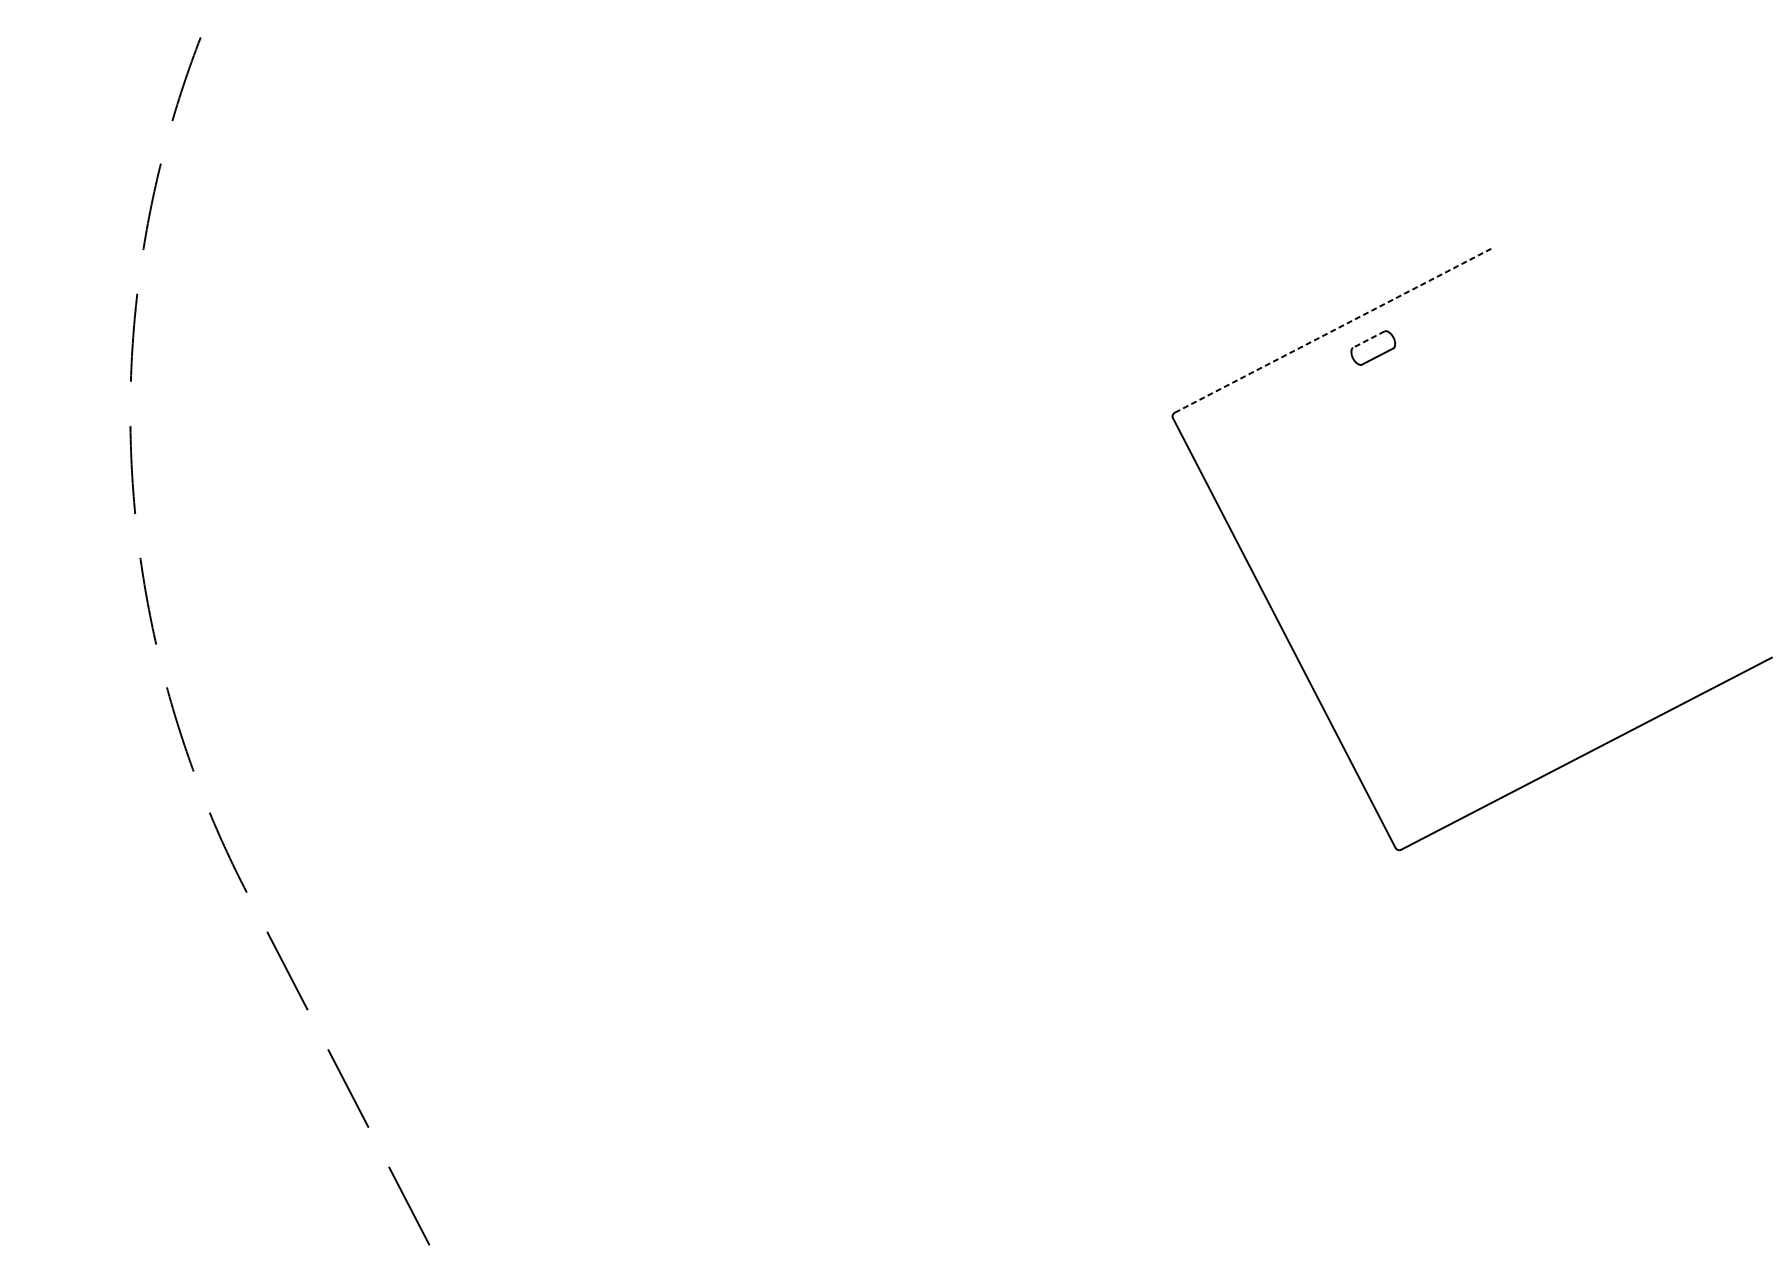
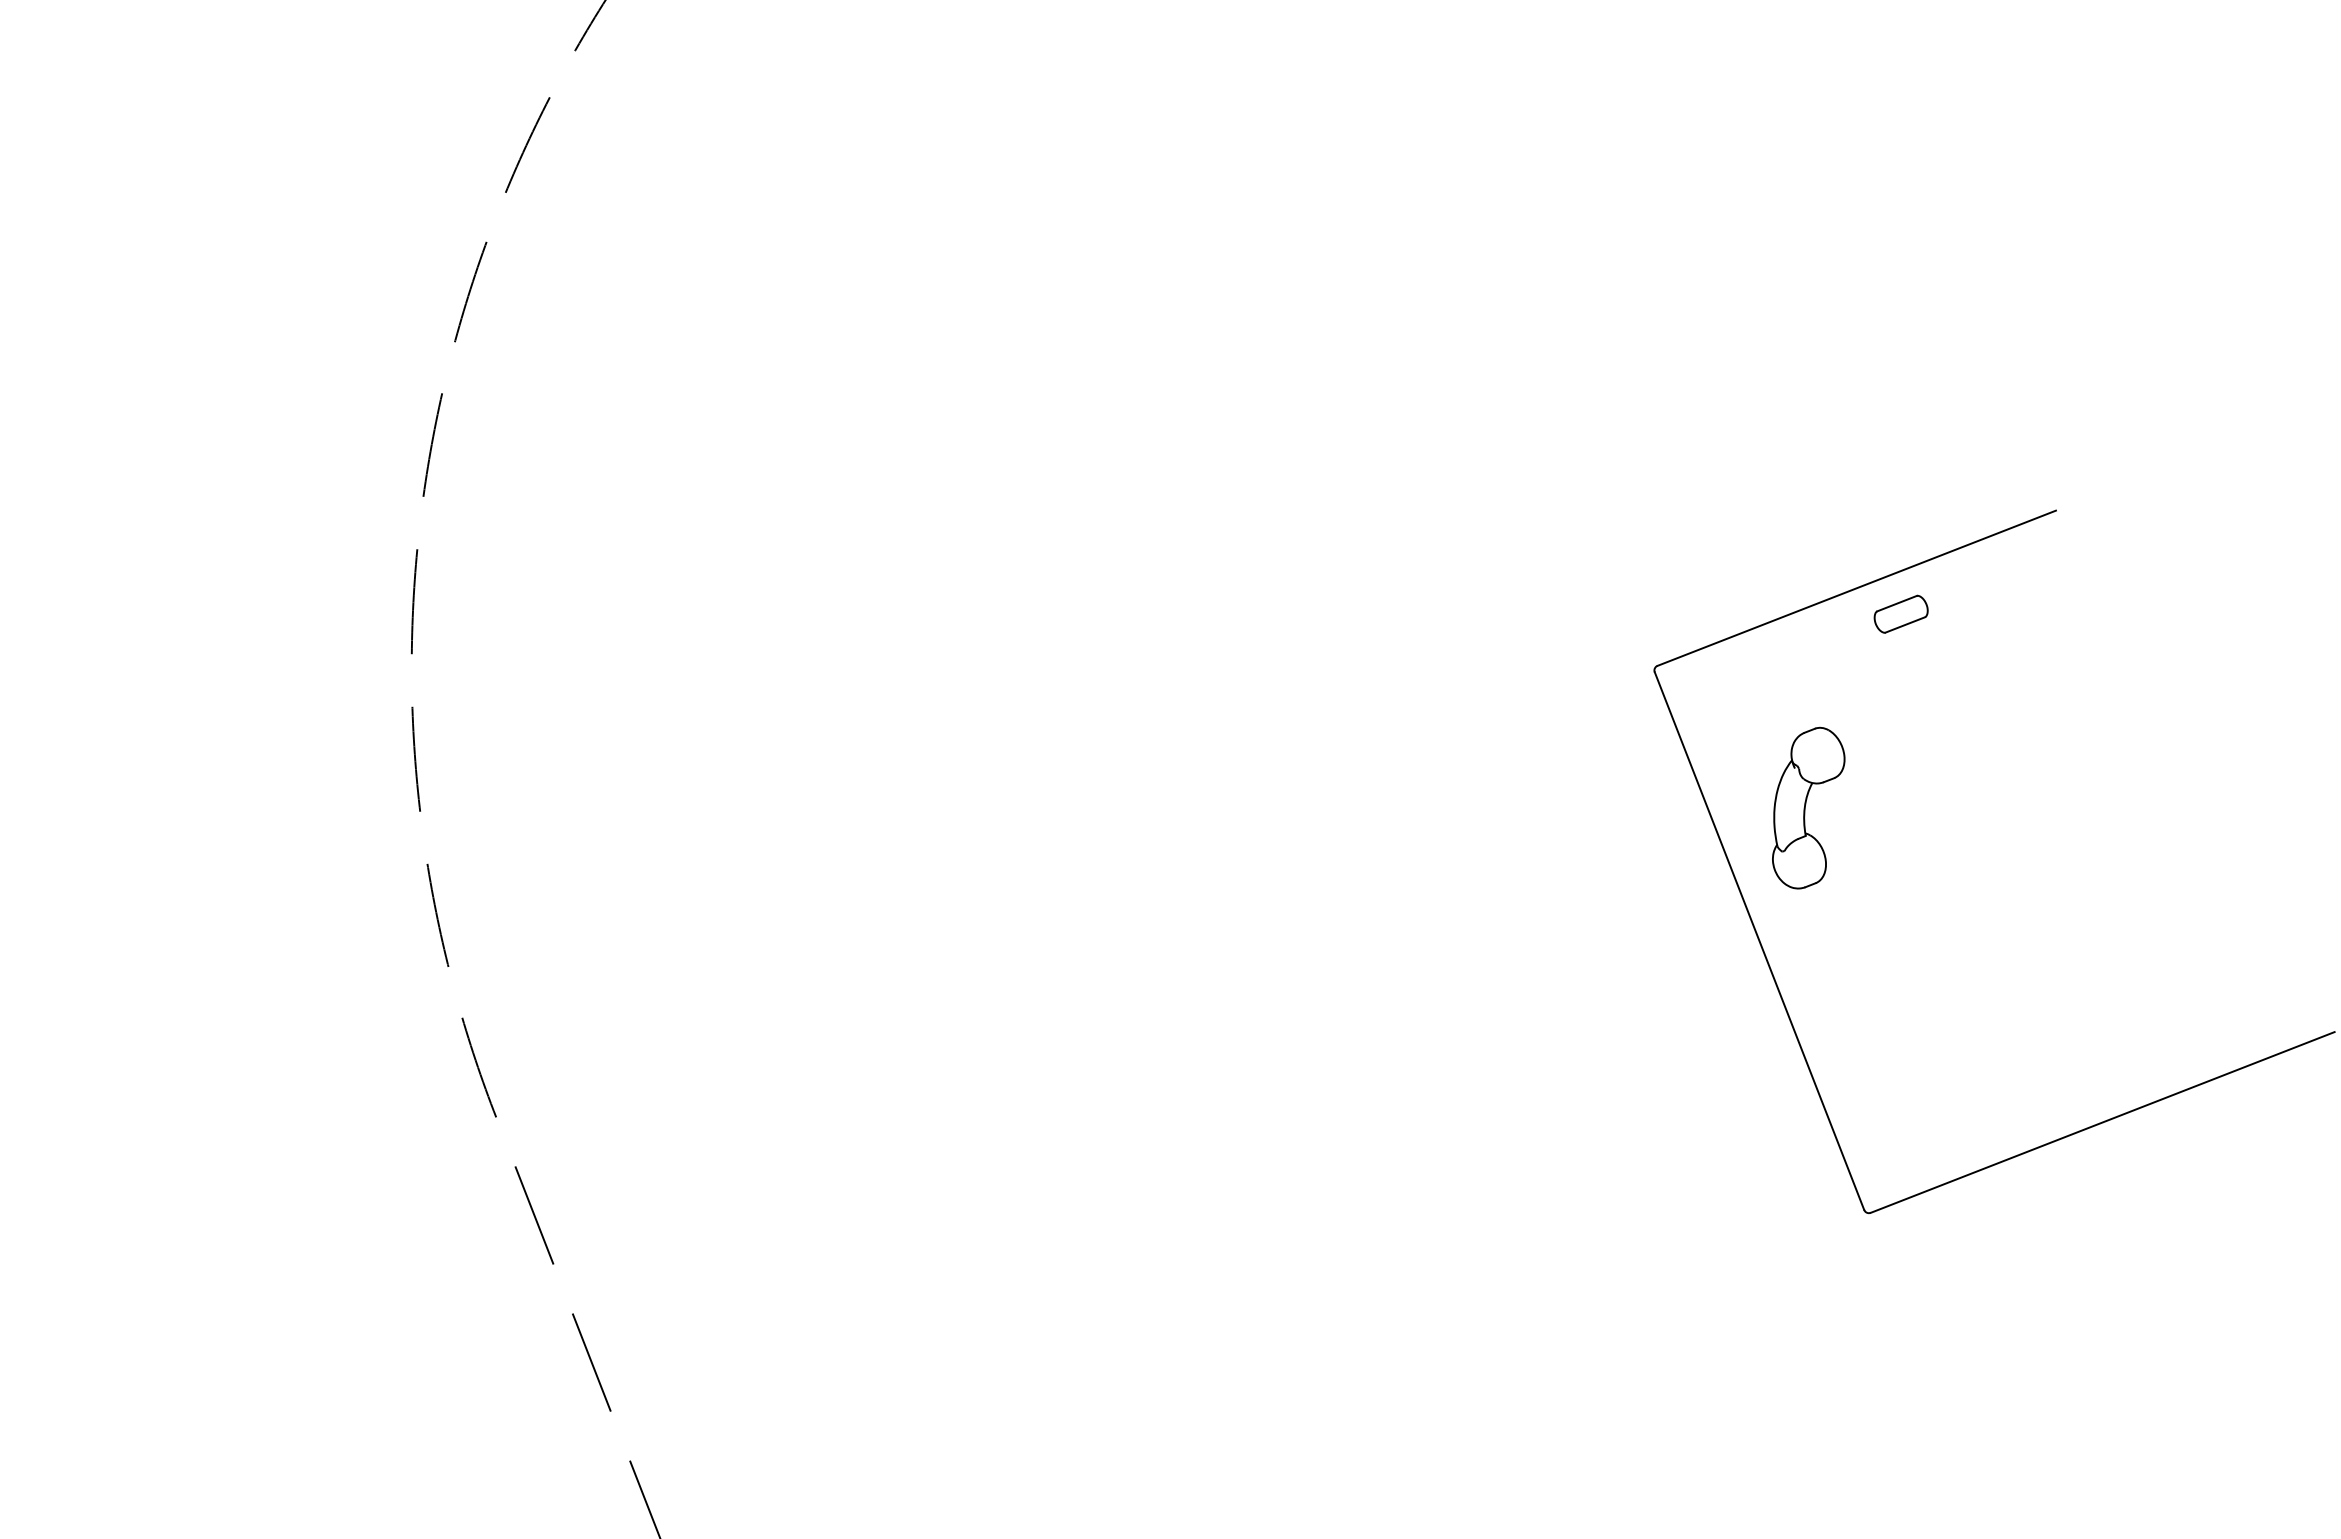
line: (1333, 330) -> (1856, 588), dashed -> solid
line: (1368, 339) -> (1896, 603), dashed -> solid
part: (1313, 517) -> (1808, 807), added

